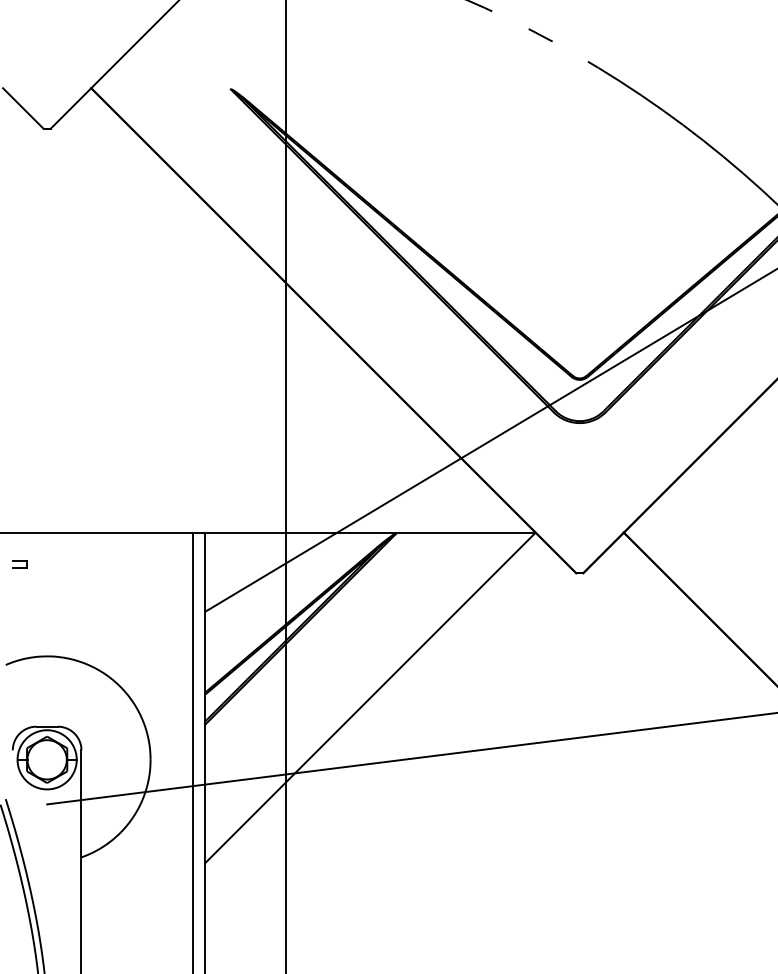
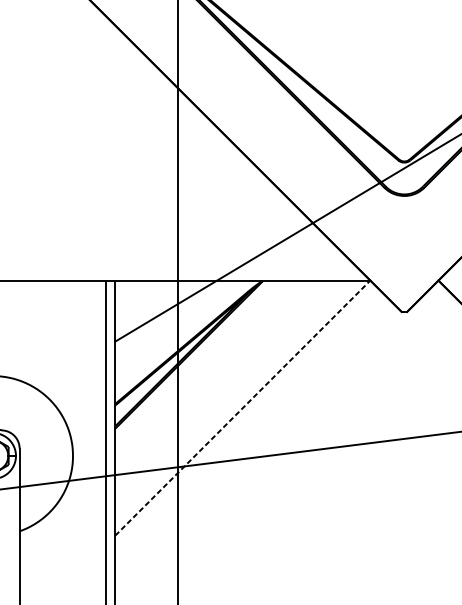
line: (370, 697) -> (242, 407), solid -> dashed

